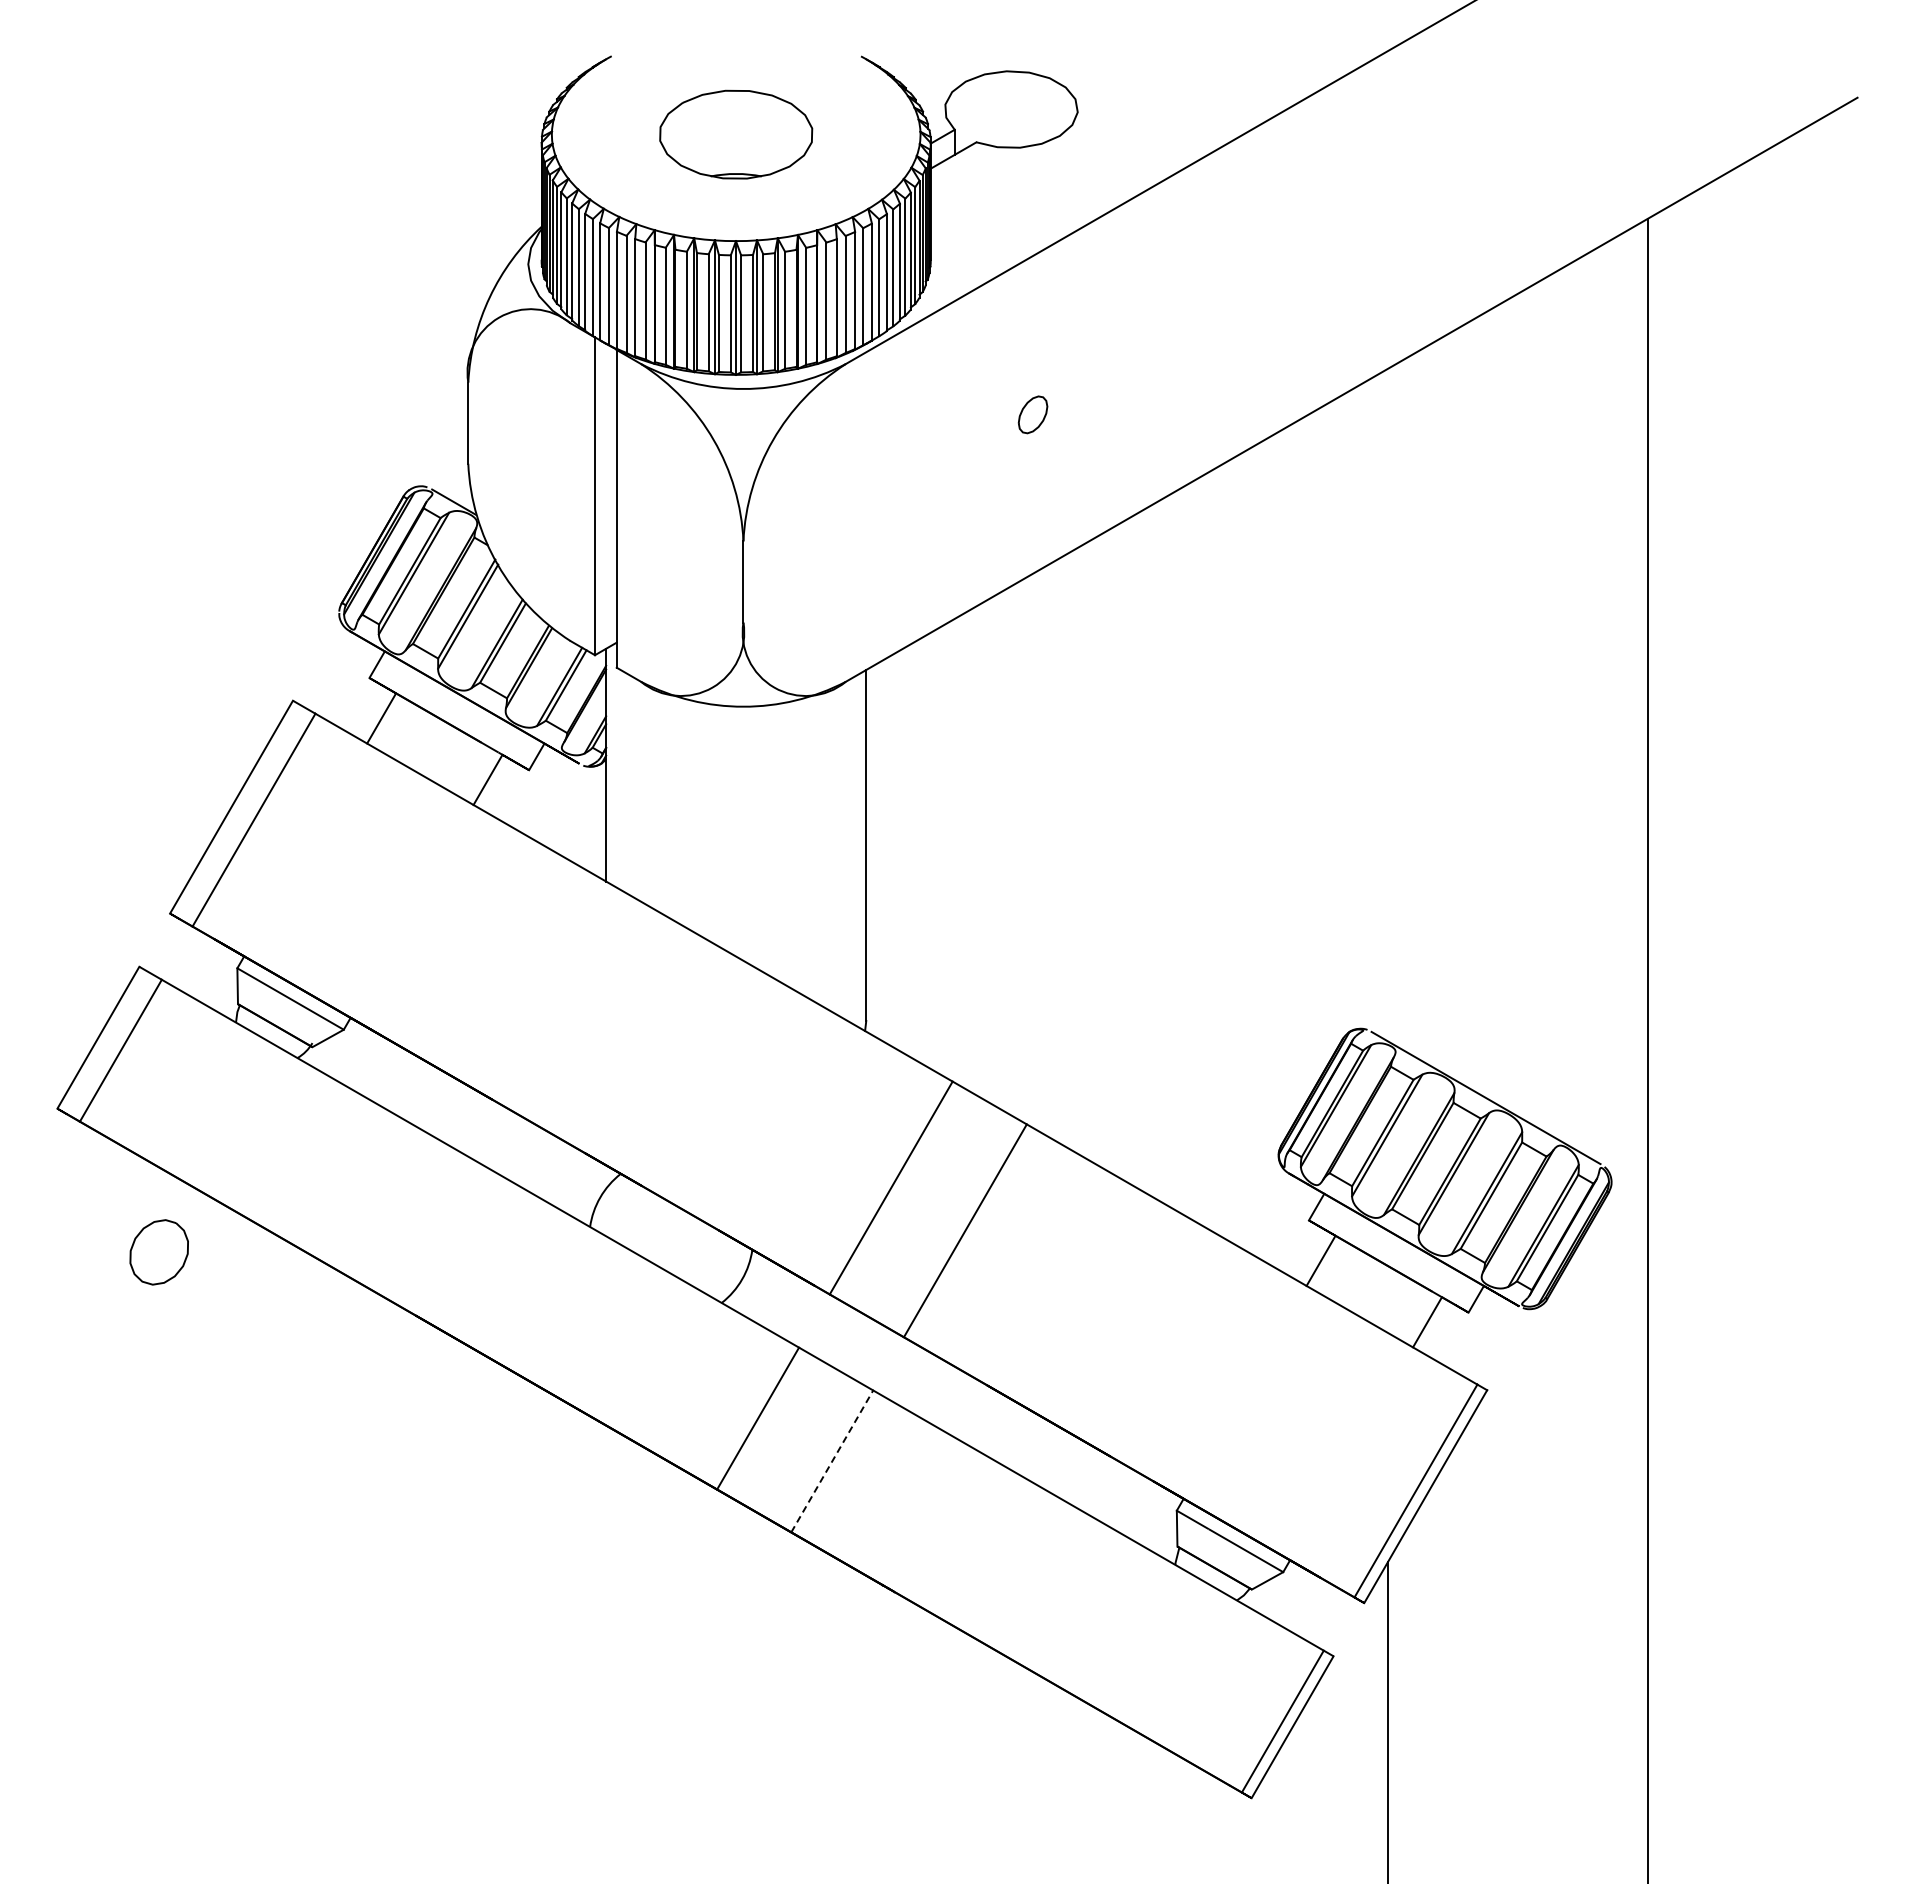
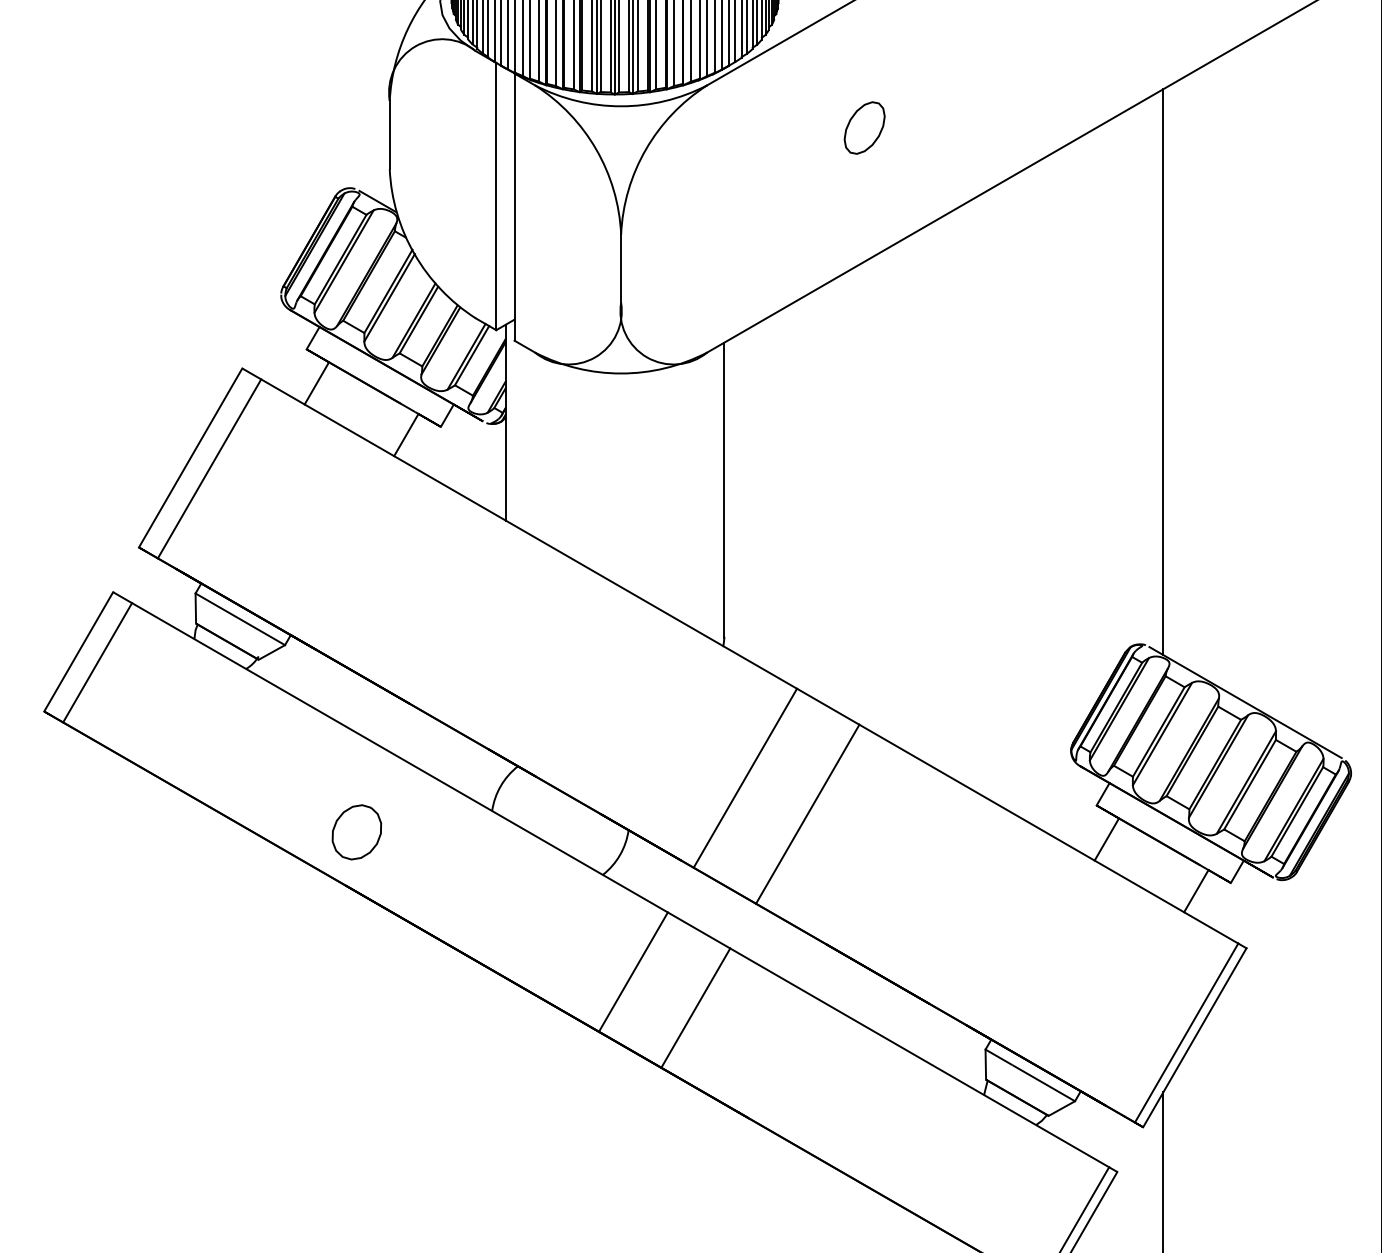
part: (1032, 414) -> (864, 127), size x1.67
line: (1388, 704) -> (1163, 371), added
part: (158, 1252) -> (356, 832), moved
line: (832, 1461) -> (696, 1008), dashed -> solid

